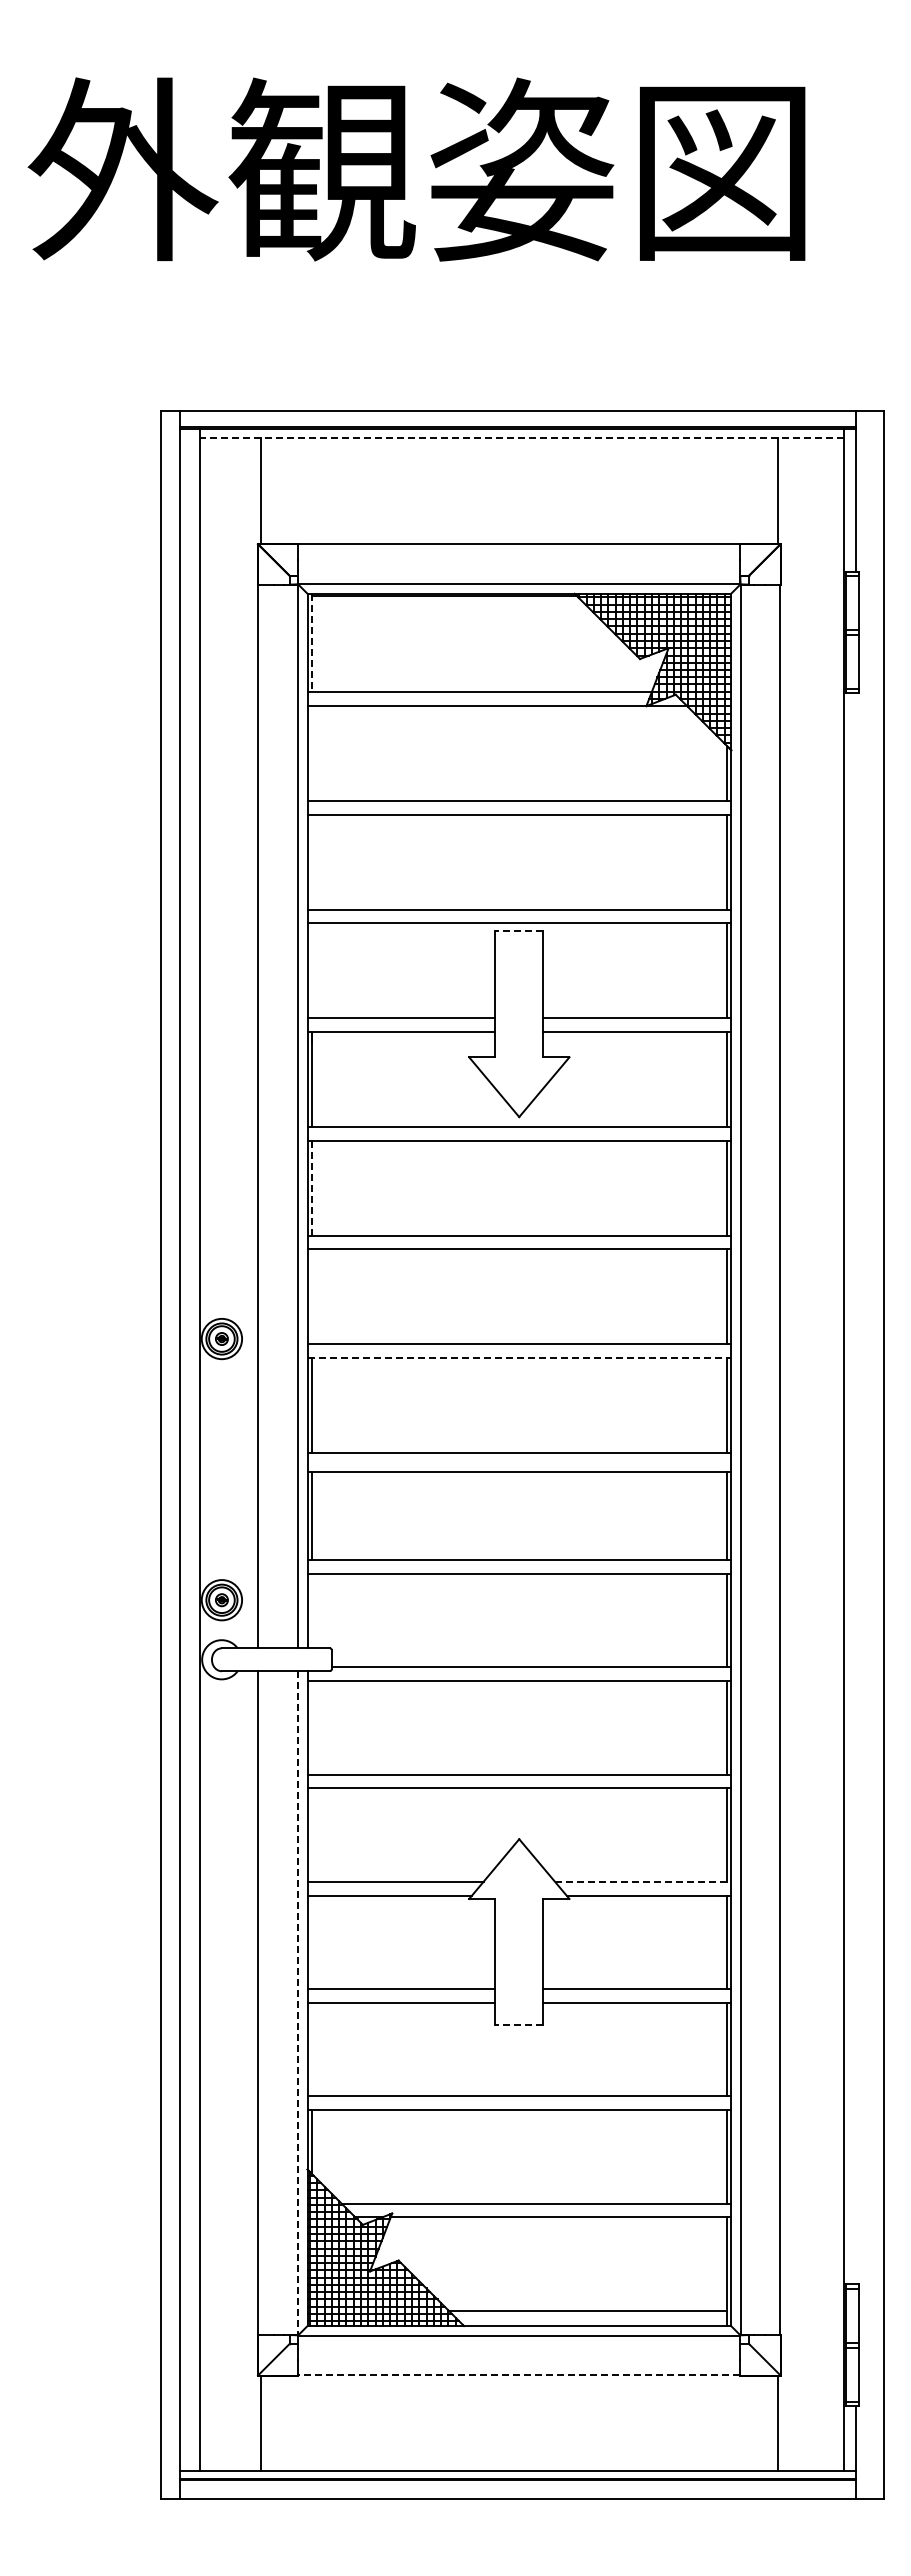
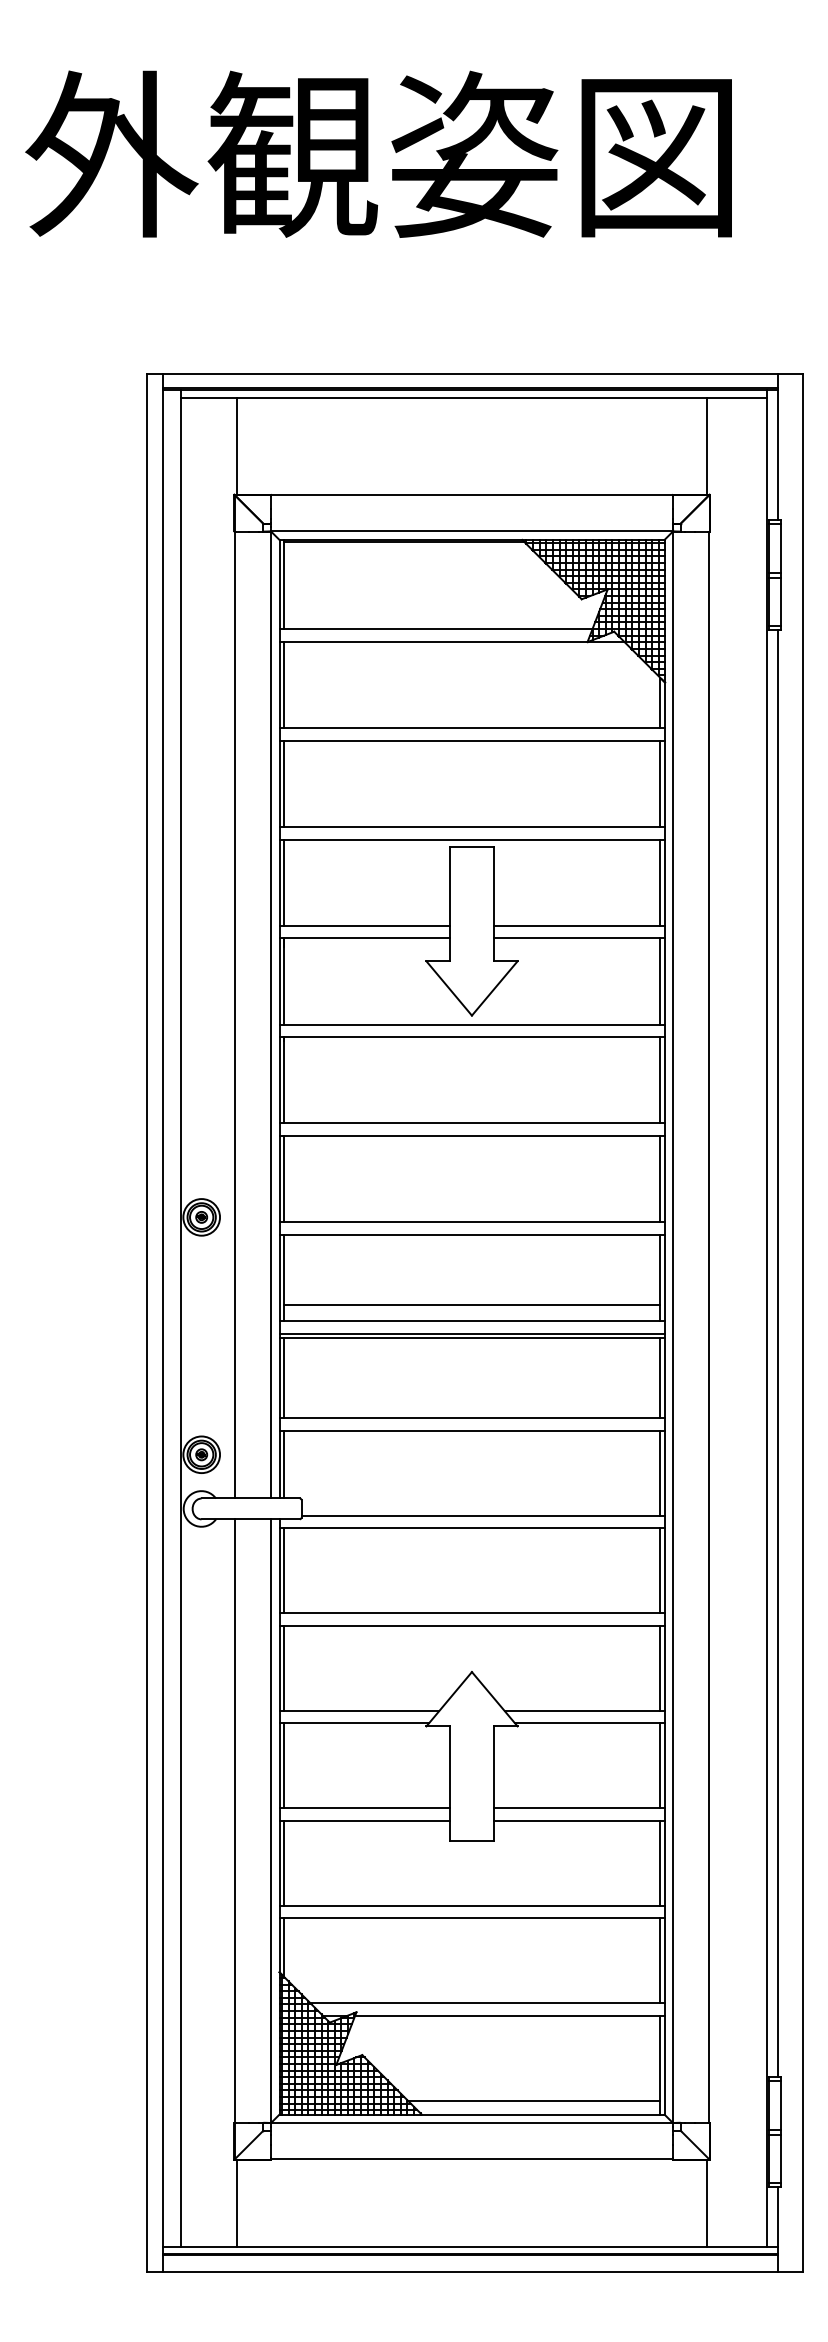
line: (521, 437) -> (473, 397), dashed -> solid
line: (312, 643) -> (284, 585), dashed -> solid
line: (312, 752) -> (284, 684), added
line: (312, 861) -> (284, 783), added
line: (519, 931) -> (472, 846), dashed -> solid
line: (312, 970) -> (284, 882), added
line: (312, 1188) -> (284, 1080), dashed -> solid
line: (312, 1296) -> (284, 1178), added
line: (519, 1358) -> (472, 1235), dashed -> solid
line: (519, 1434) -> (472, 1304), added
line: (519, 1466) -> (472, 1333), added
line: (856, 1488) -> (778, 1353), added
line: (312, 1611) -> (284, 1465), added
line: (312, 1727) -> (284, 1570), added
line: (312, 1834) -> (284, 1667), added
line: (643, 1881) -> (584, 1710), dashed -> solid
line: (312, 1942) -> (284, 1765), added
line: (297, 2003) -> (270, 1821), dashed -> solid
line: (519, 2024) -> (472, 1840), dashed -> solid
line: (312, 2049) -> (284, 1863), added
line: (519, 2375) -> (472, 2159), dashed -> solid

